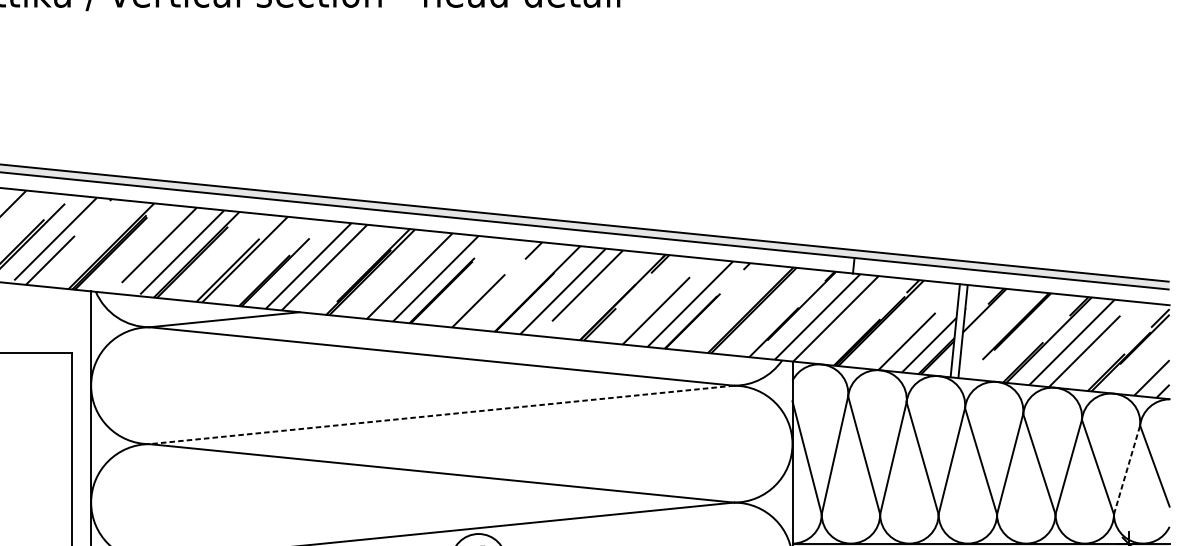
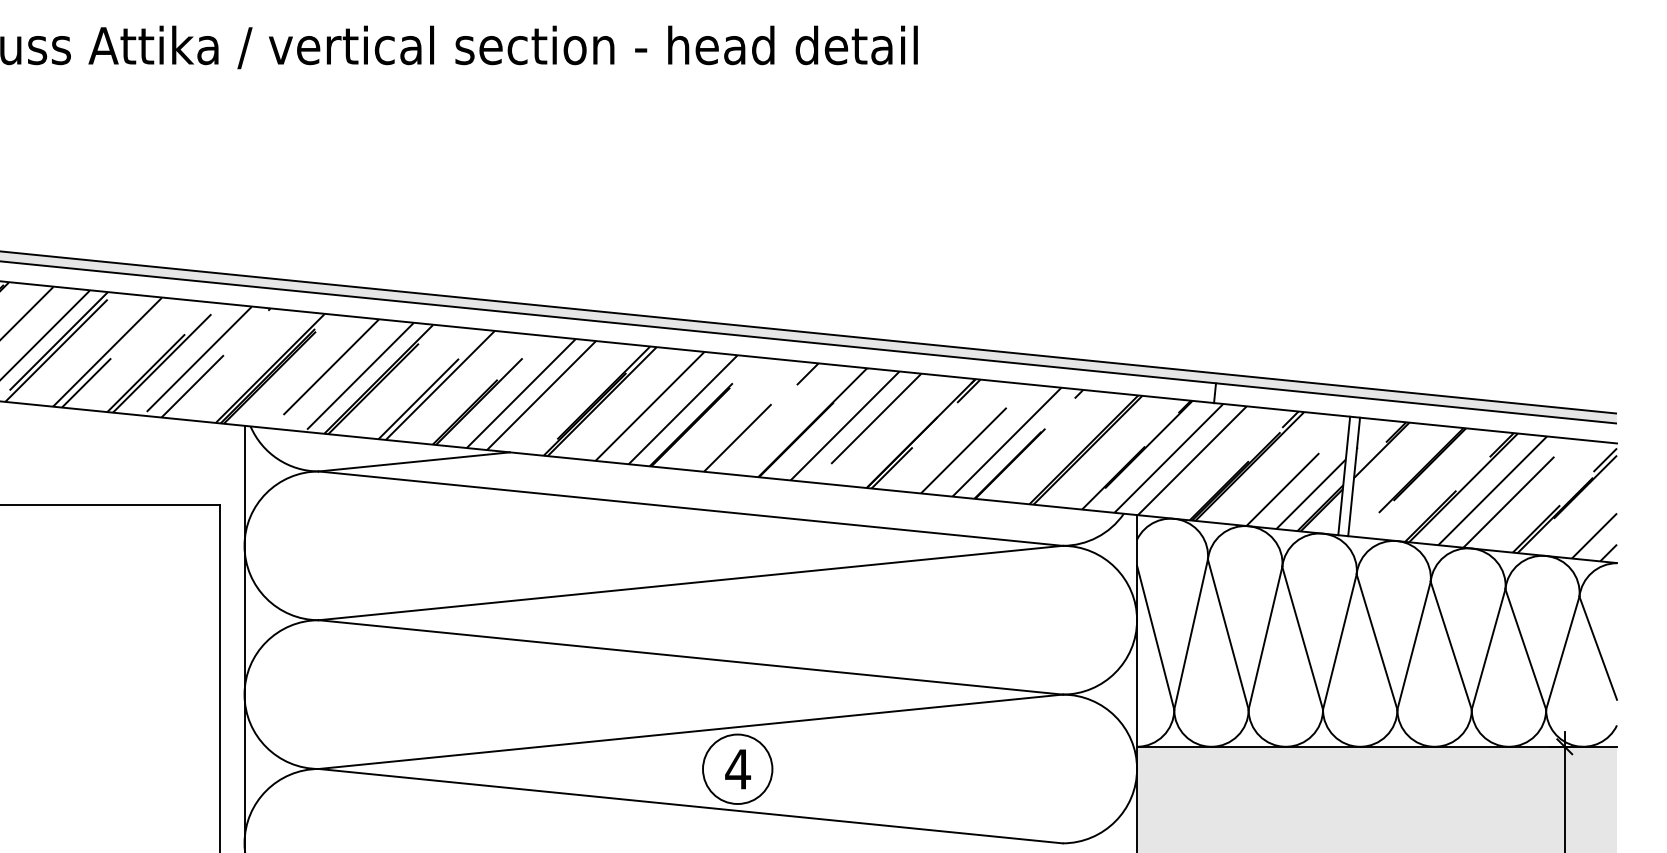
line: (441, 415) -> (690, 583), dashed -> solid
line: (1126, 470) -> (1562, 653), dashed -> solid

